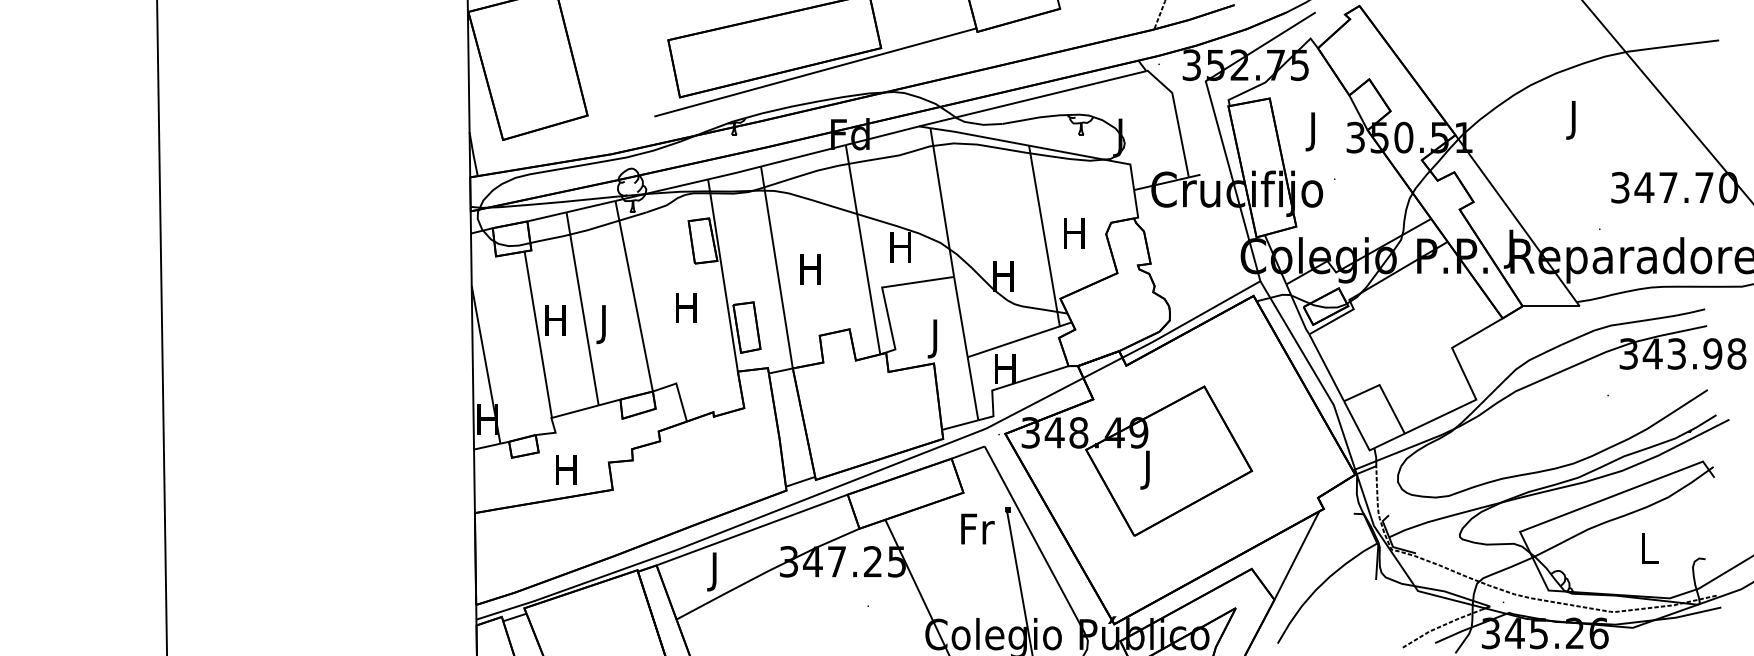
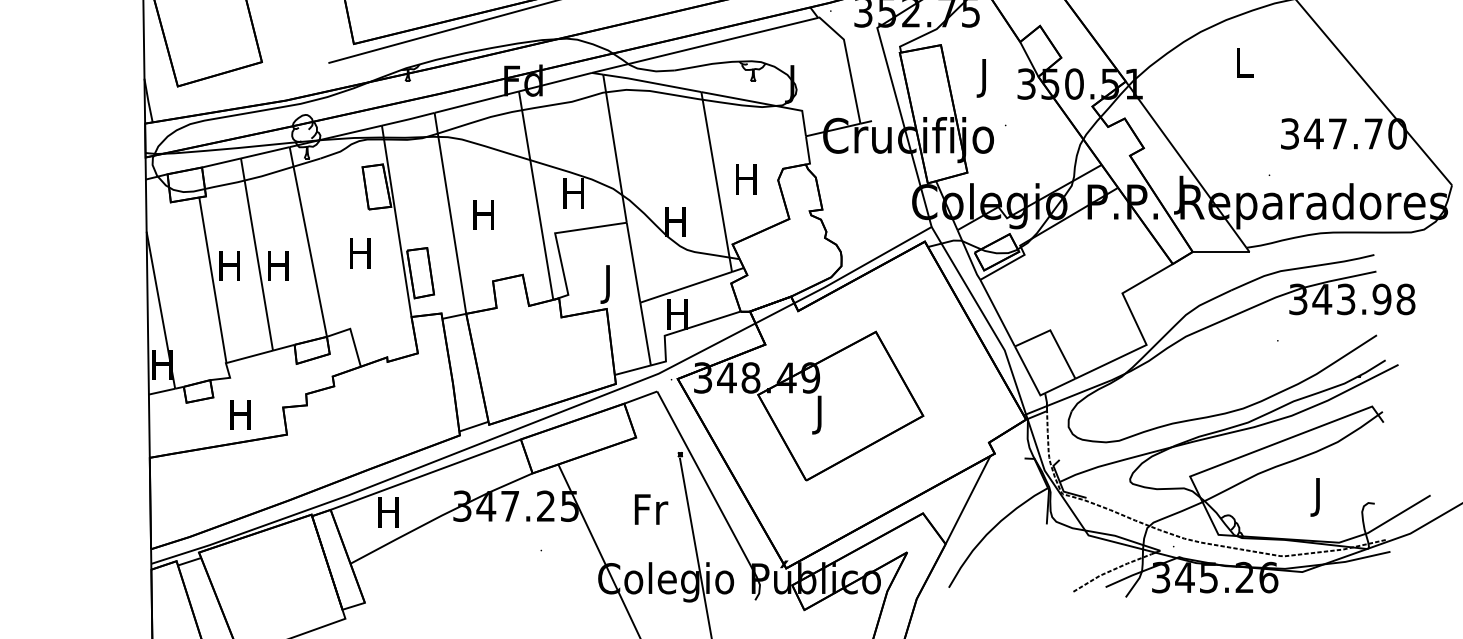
text: (1574, 119) -> (1244, 66), J -> L
text: (603, 324) -> (277, 270), J -> H
text: (977, 528) -> (651, 508), moved
text: (1649, 552) -> (1318, 497), L -> J
text: (714, 571) -> (388, 515), J -> H

